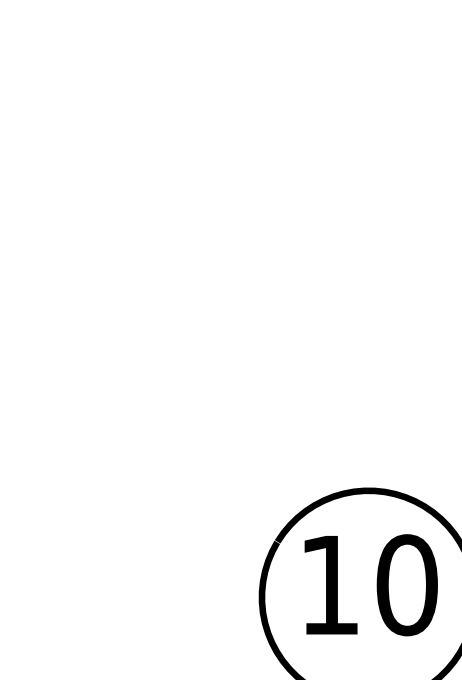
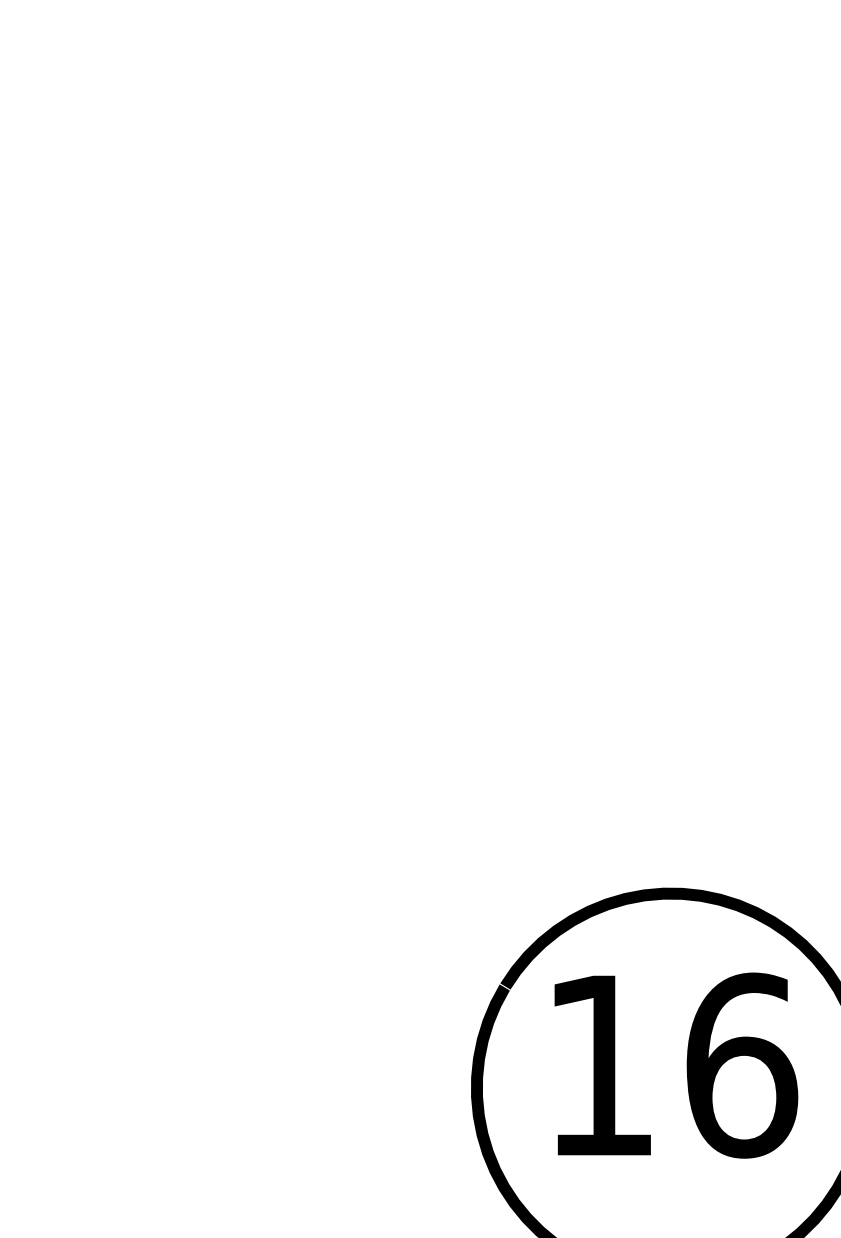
text: (407, 585) -> (741, 1066), 10 -> 16

